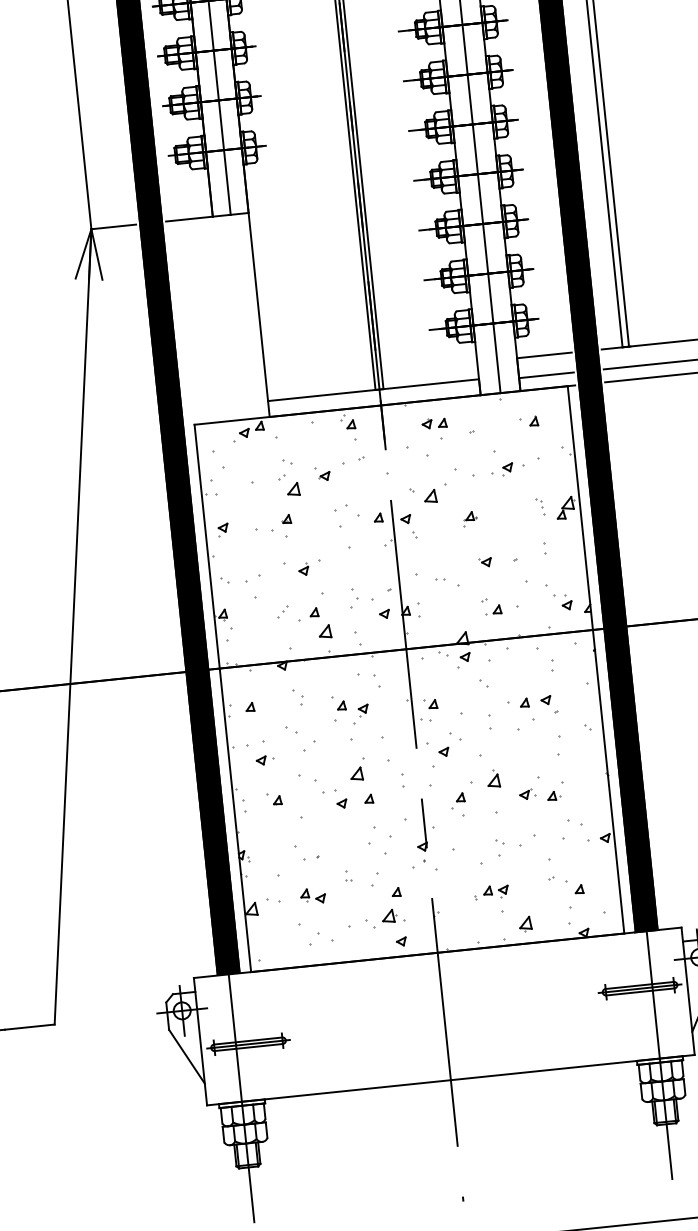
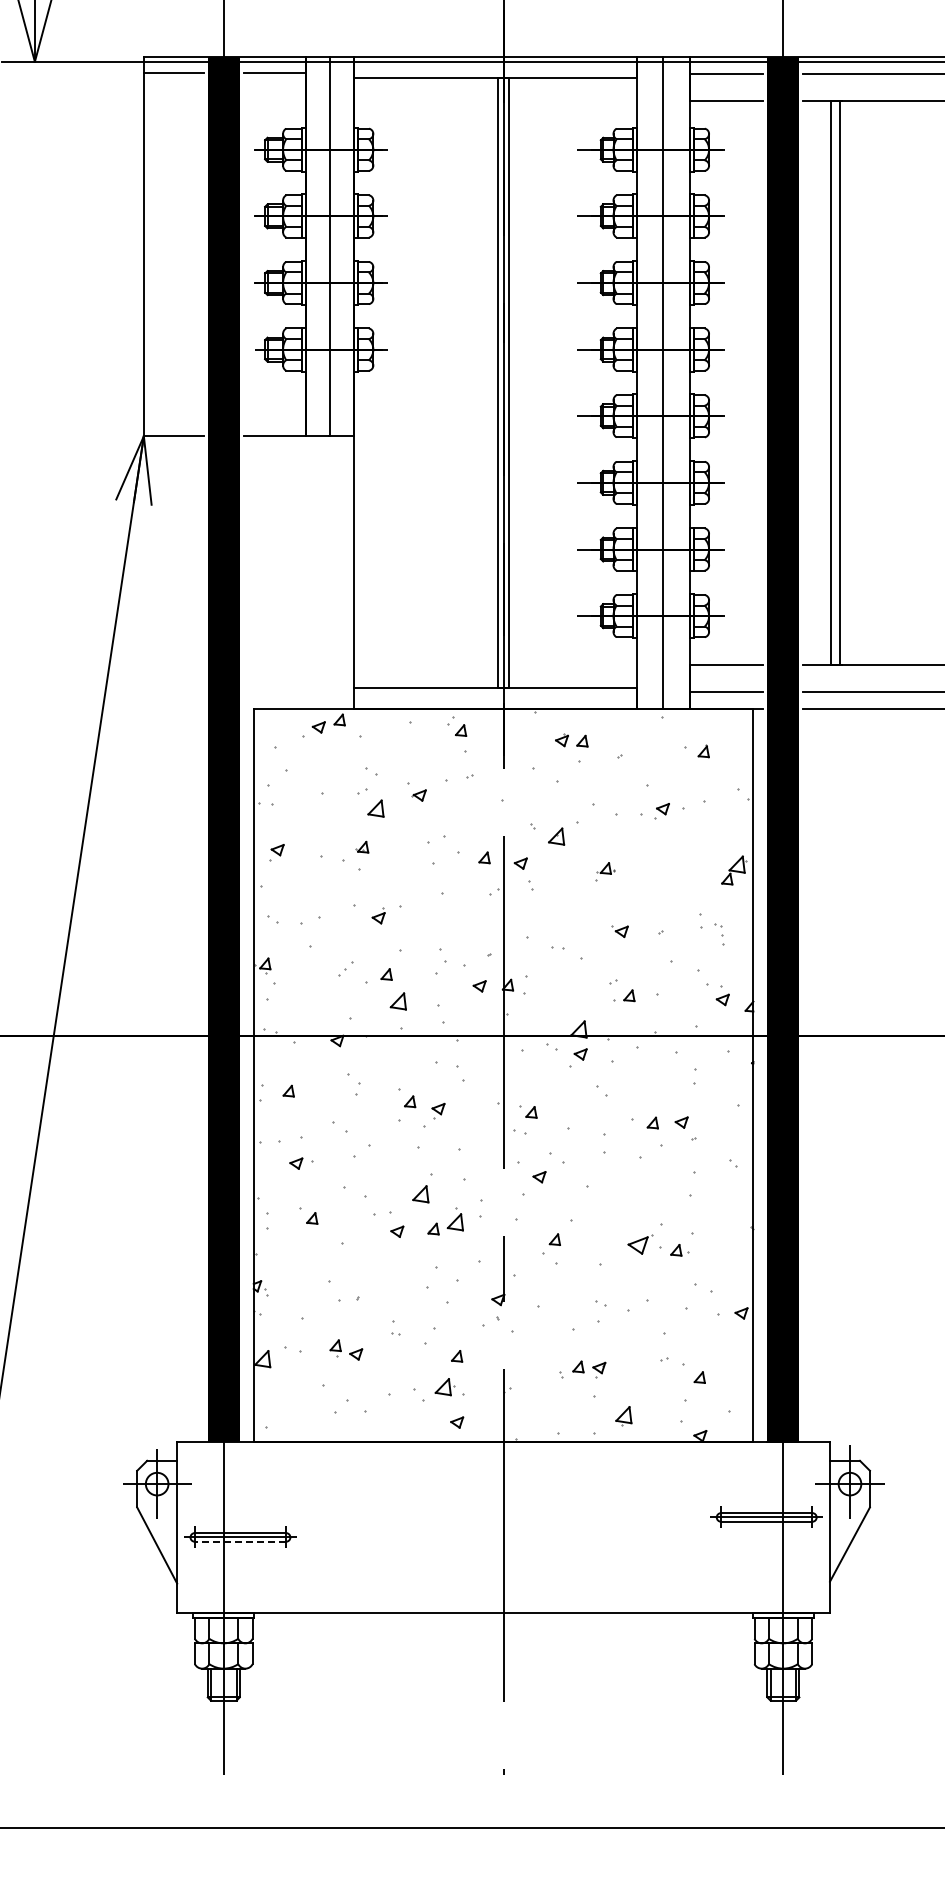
part: (540, 506) -> (719, 934), moved
part: (492, 779) -> (454, 1219), moved
part: (527, 794) -> (644, 1244), size x1.6
line: (248, 1047) -> (240, 1541), solid -> dashed

